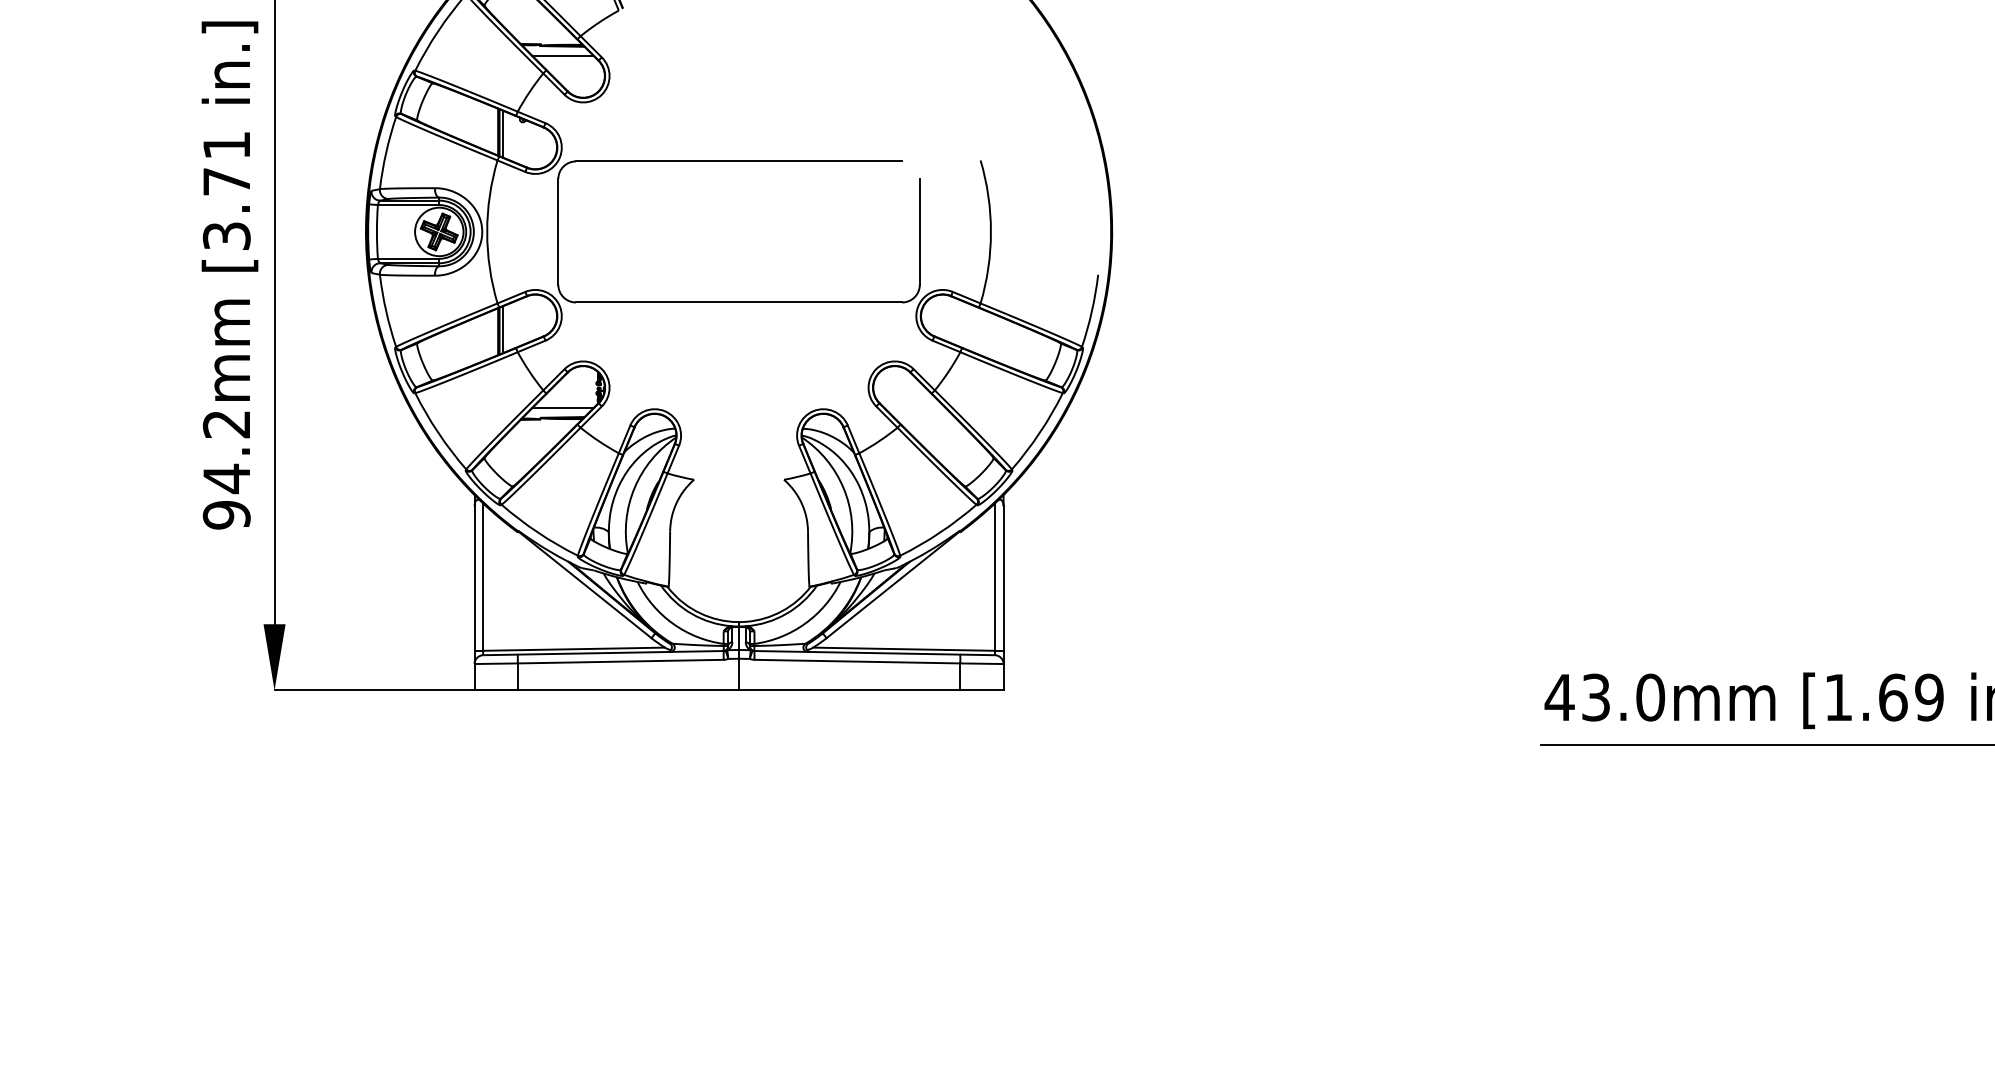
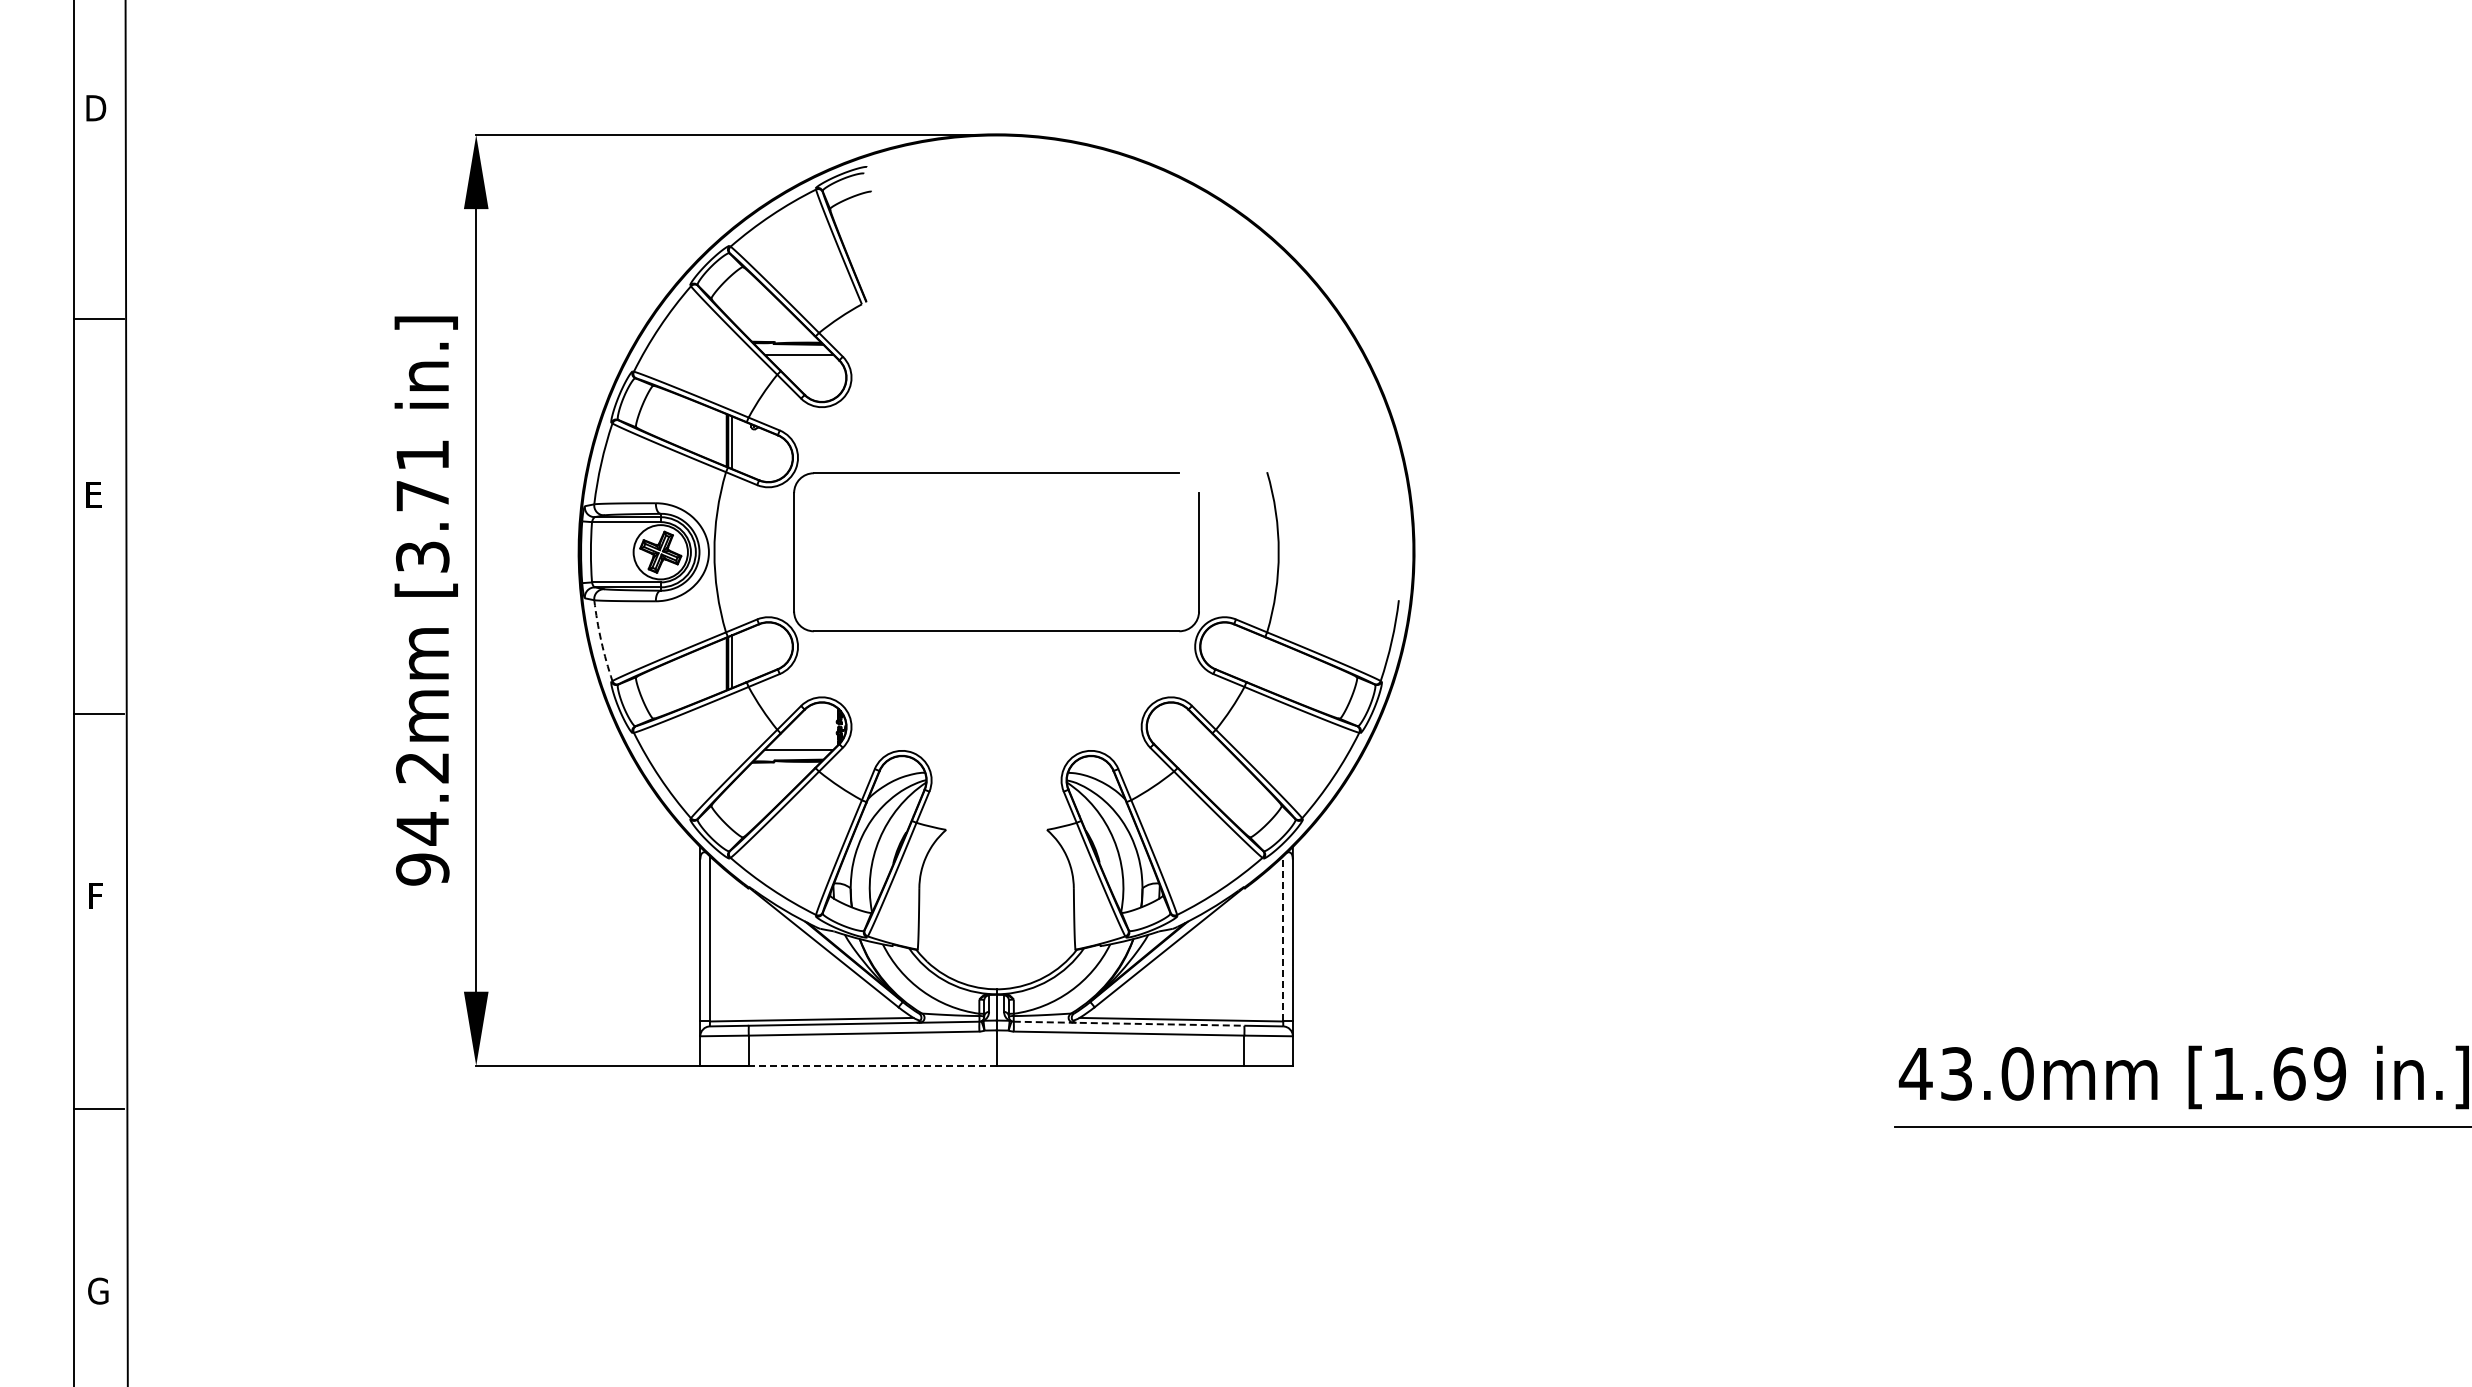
arc: (386, 311) -> (601, 641), solid -> dashed
line: (995, 576) -> (1283, 938), solid -> dashed
line: (857, 652) -> (1129, 1023), solid -> dashed
line: (628, 690) -> (872, 1065), solid -> dashed

